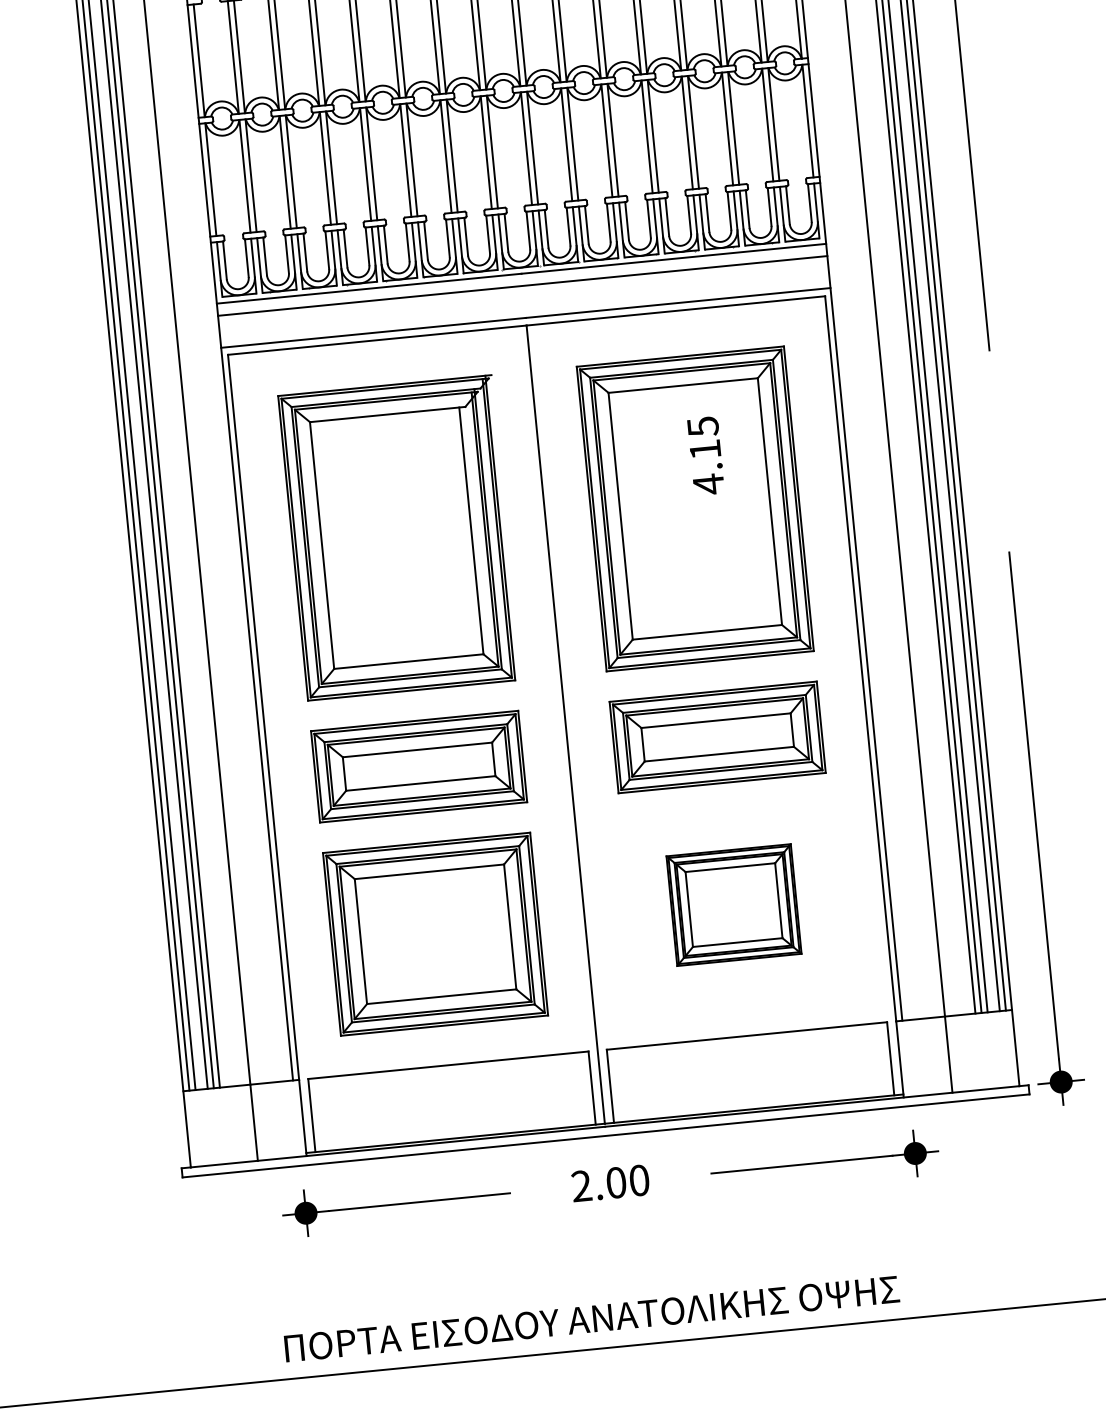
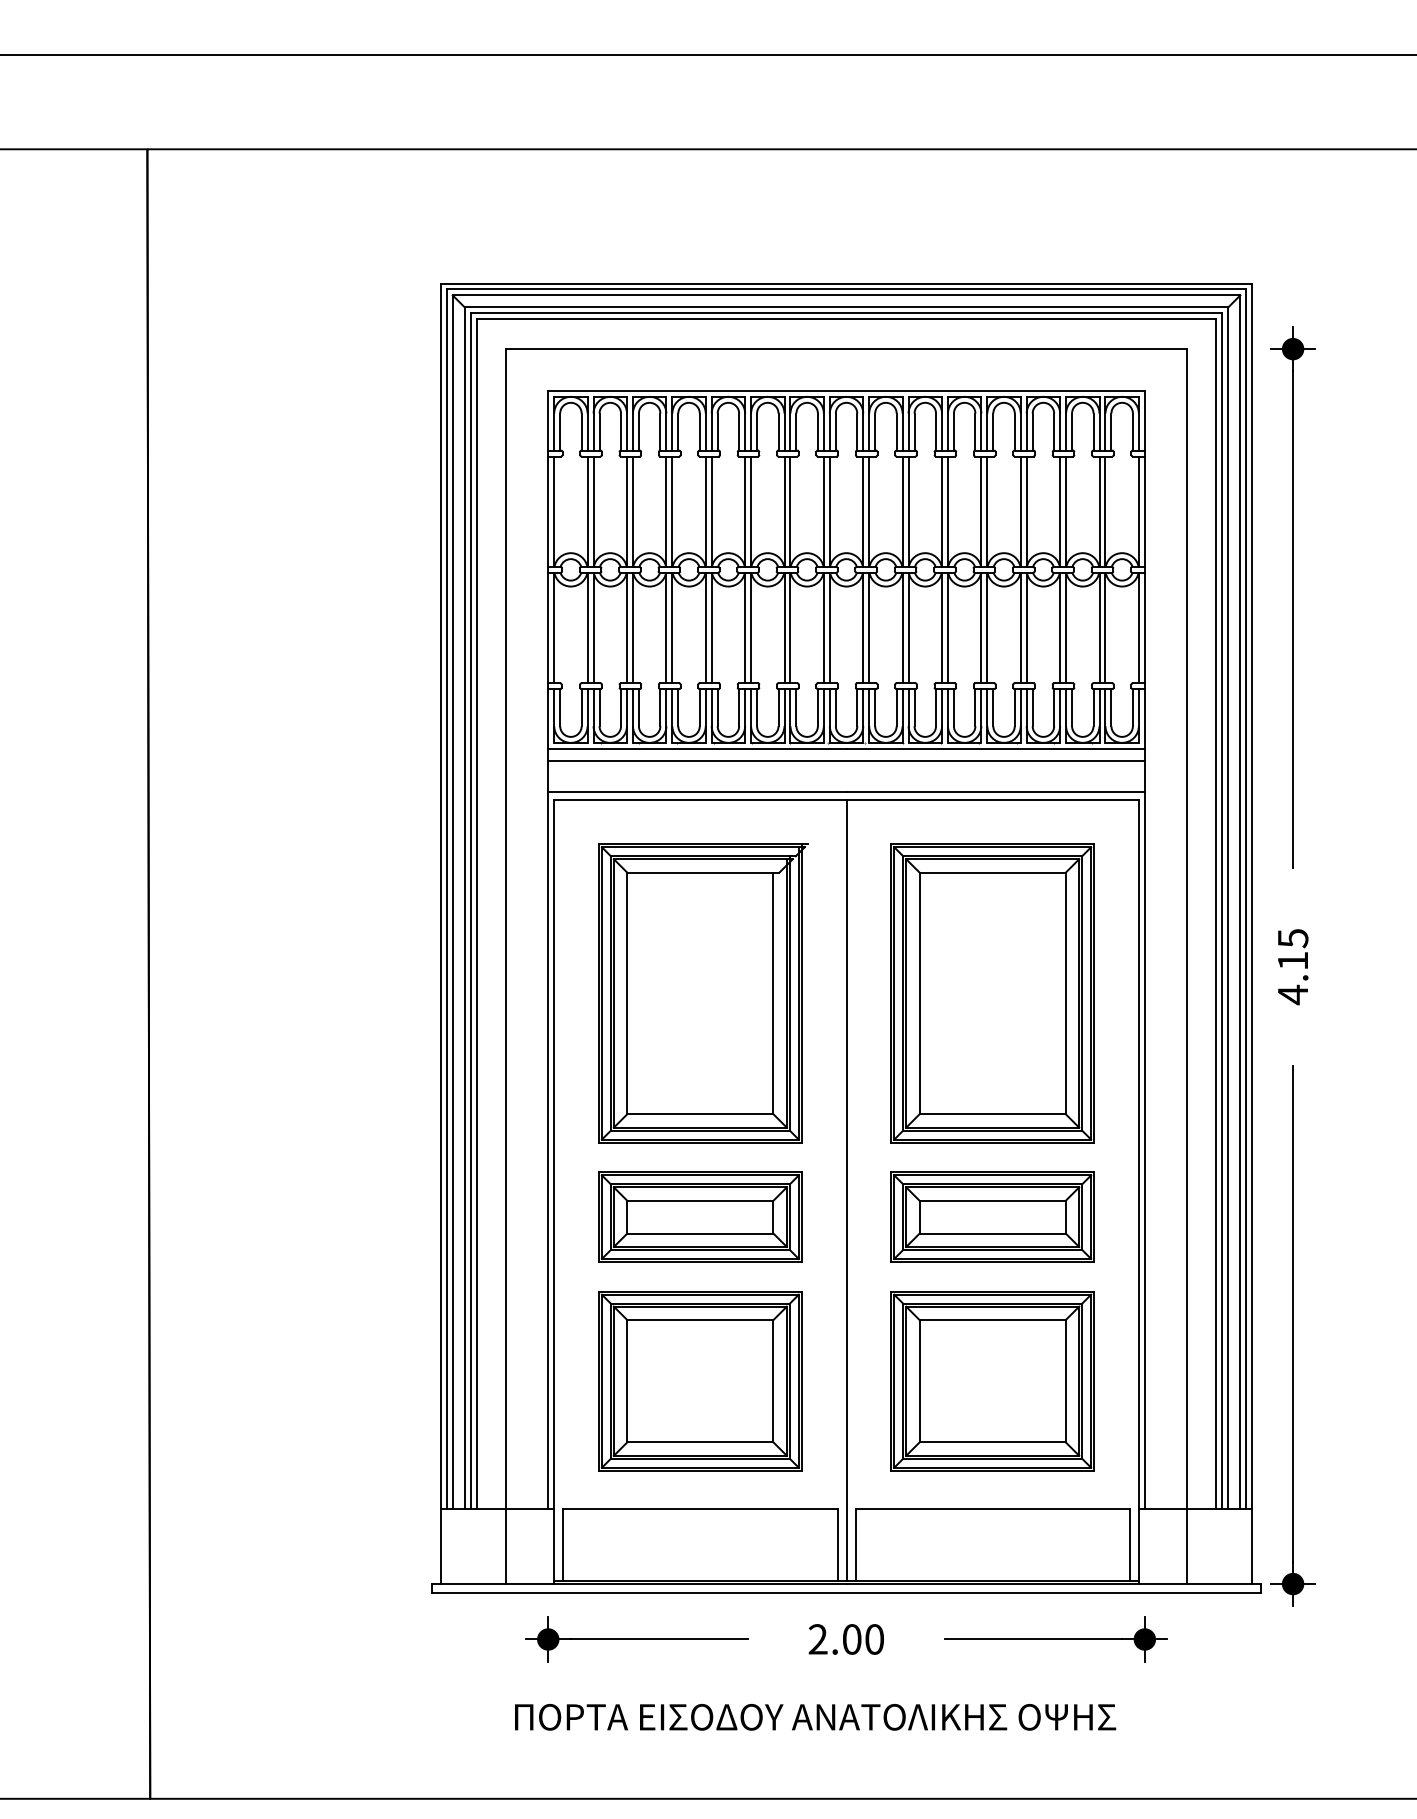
text: (706, 456) -> (1293, 967), moved
part: (733, 905) -> (992, 1381), size x1.67
text: (592, 1319) -> (815, 1717), moved

